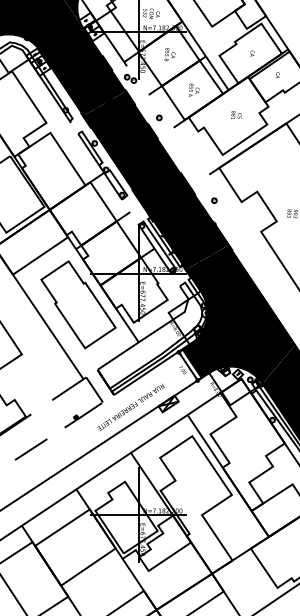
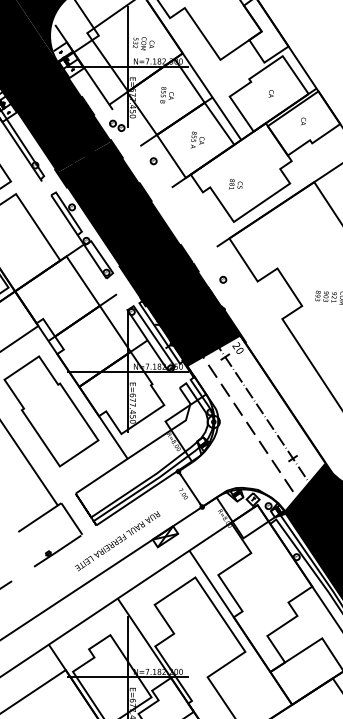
text: (236, 114) -> (236, 183), moved
part: (159, 117) -> (153, 160), moved
fill: (238, 314) -> (253, 423), removed

